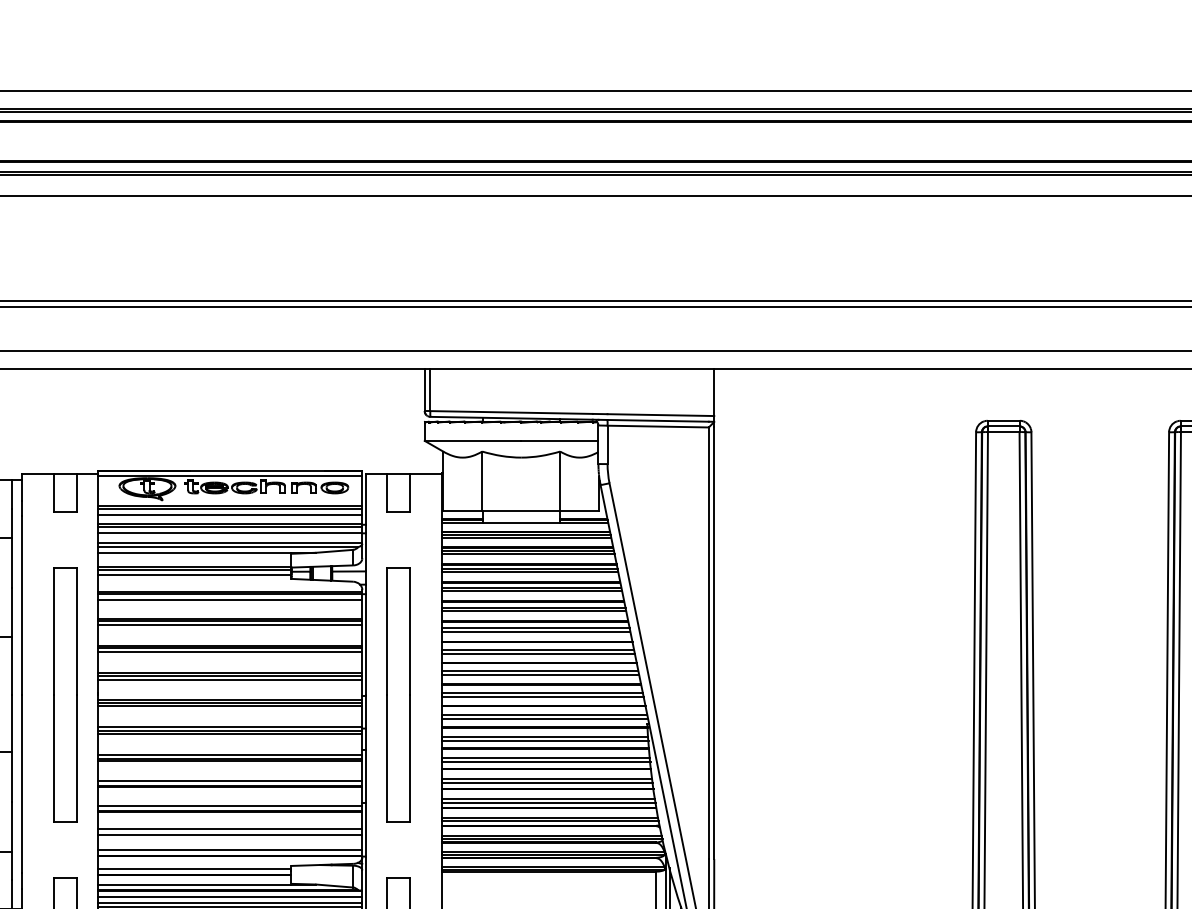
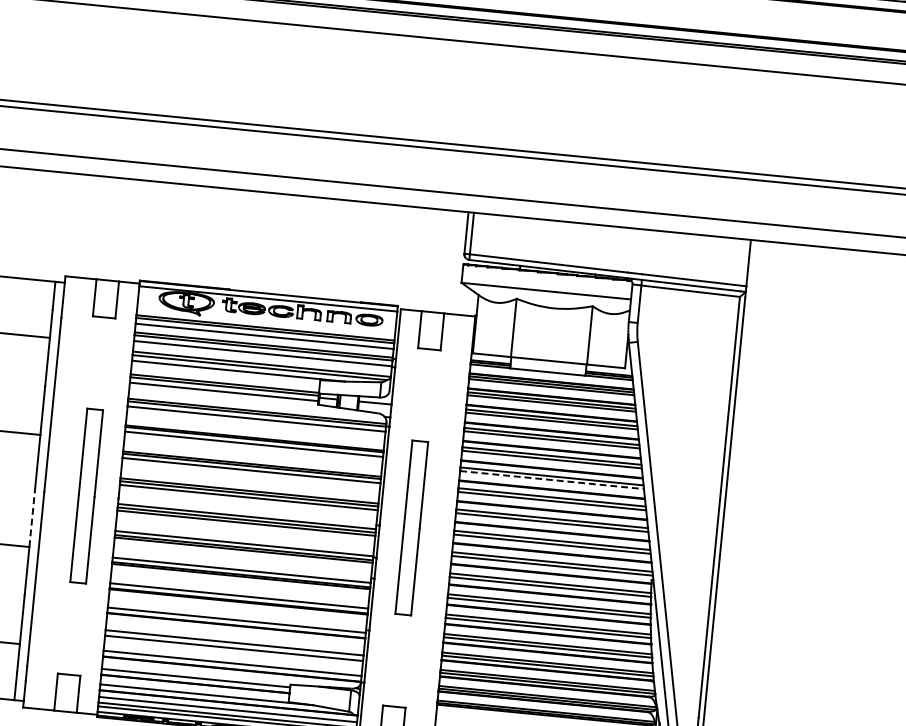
line: (536, 632) -> (552, 480), solid -> dashed
part: (65, 694) -> (86, 495), size x0.7
part: (398, 694) -> (411, 527), size x0.7
line: (12, 723) -> (32, 519), solid -> dashed

